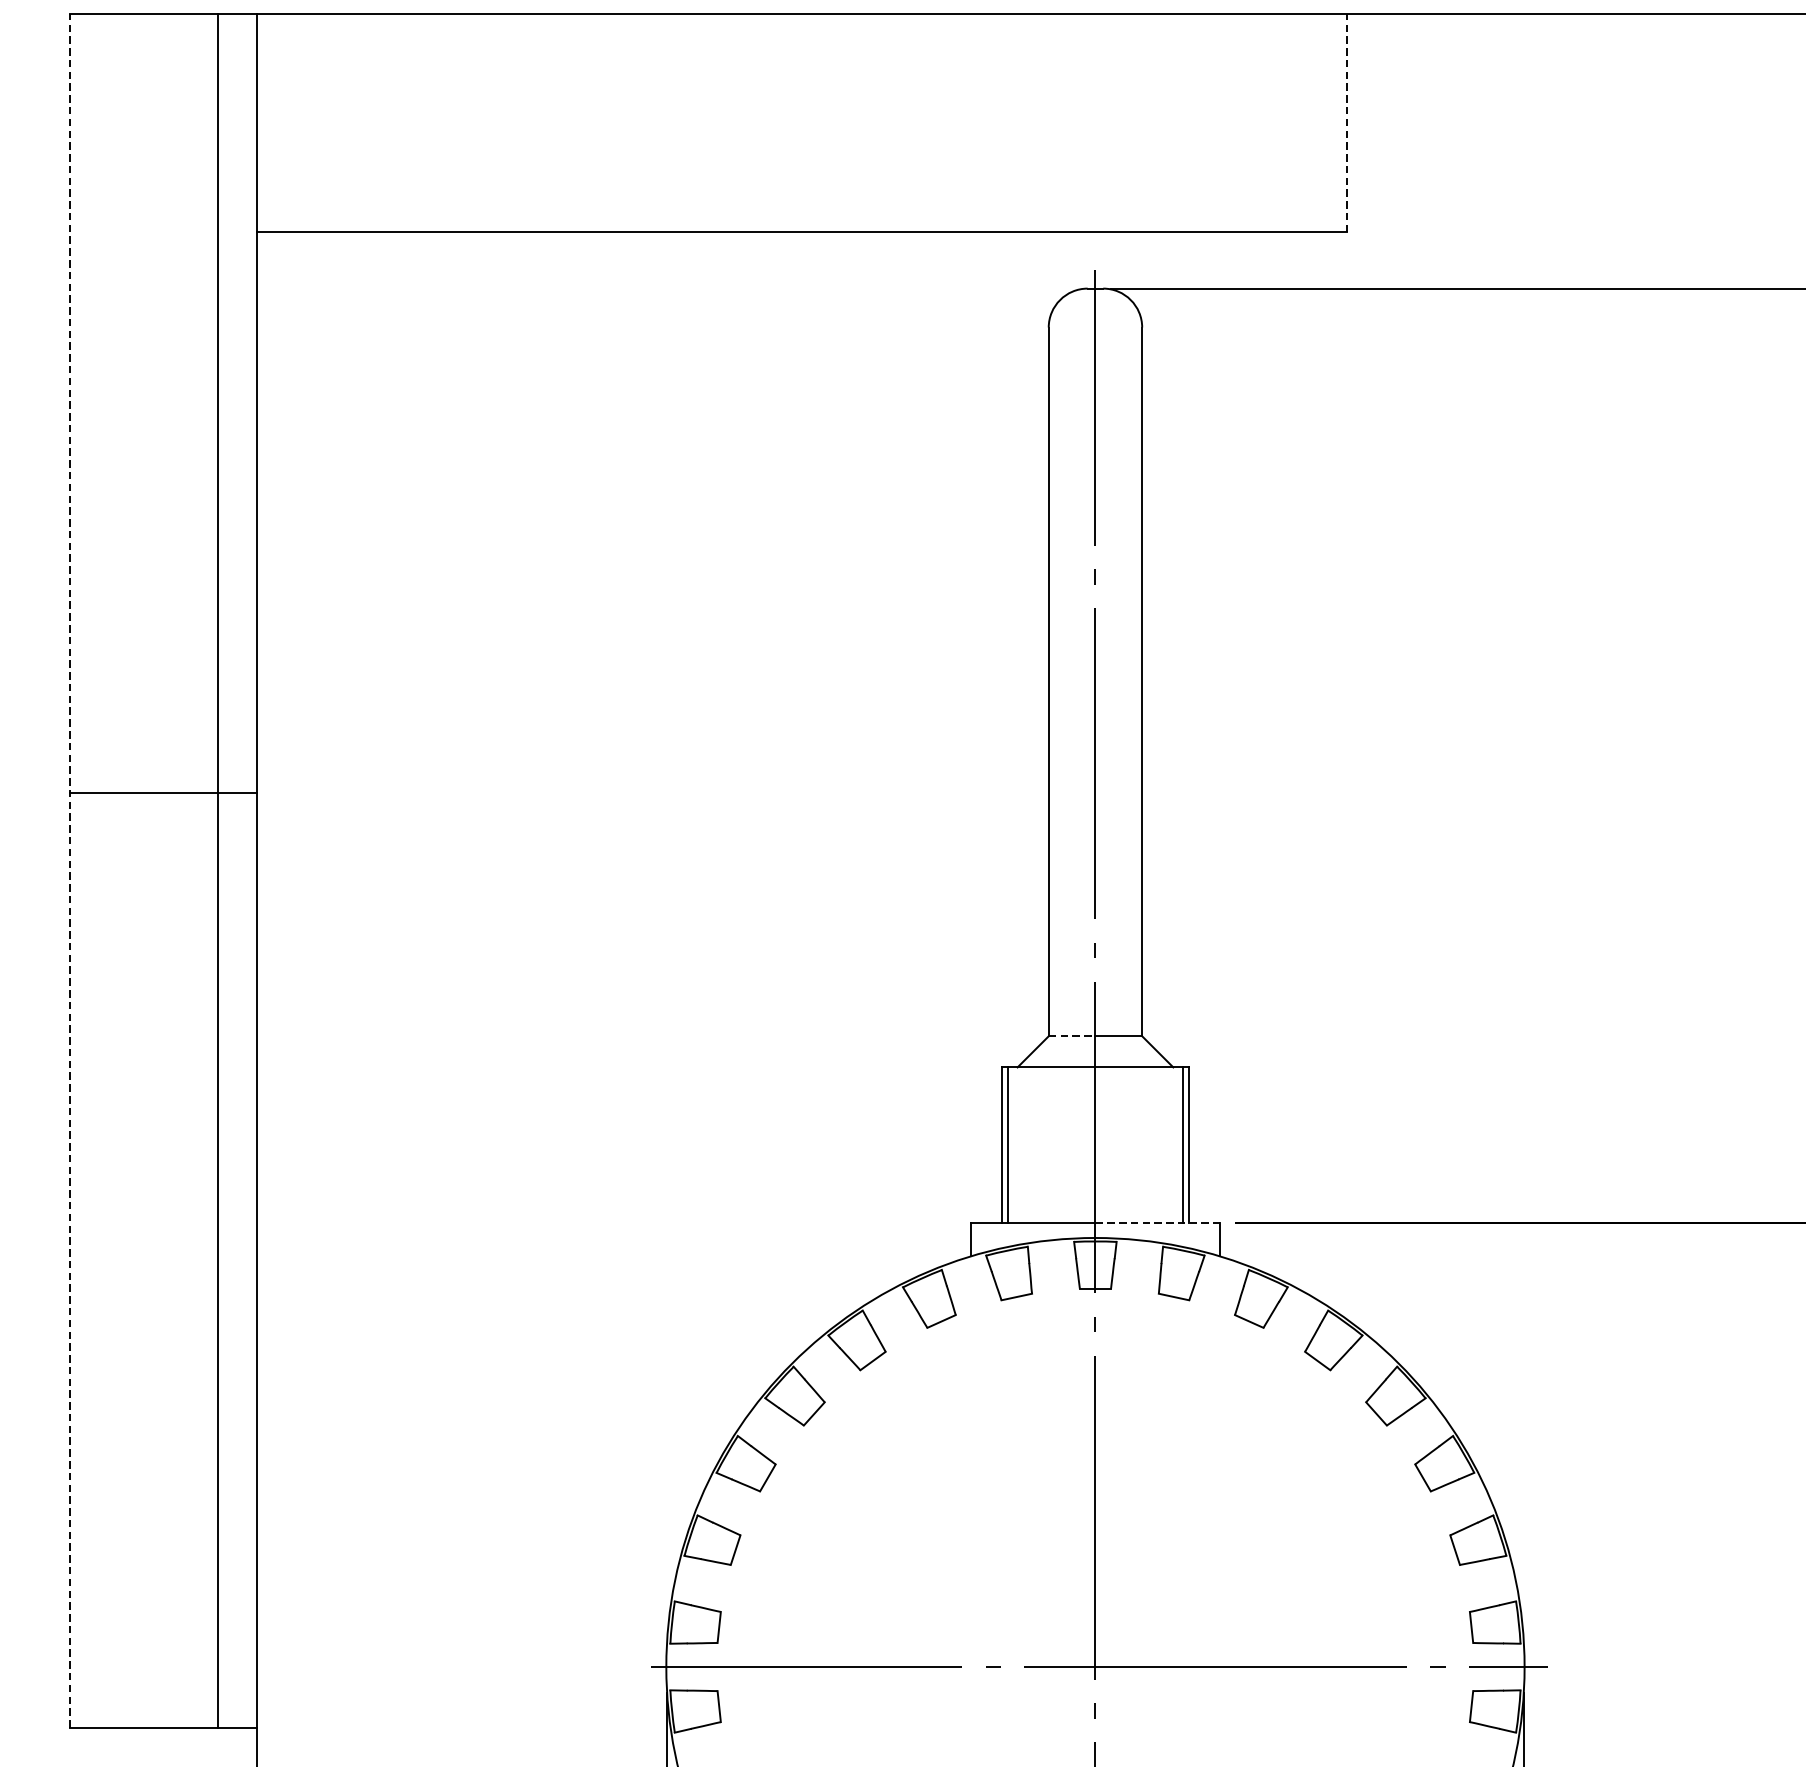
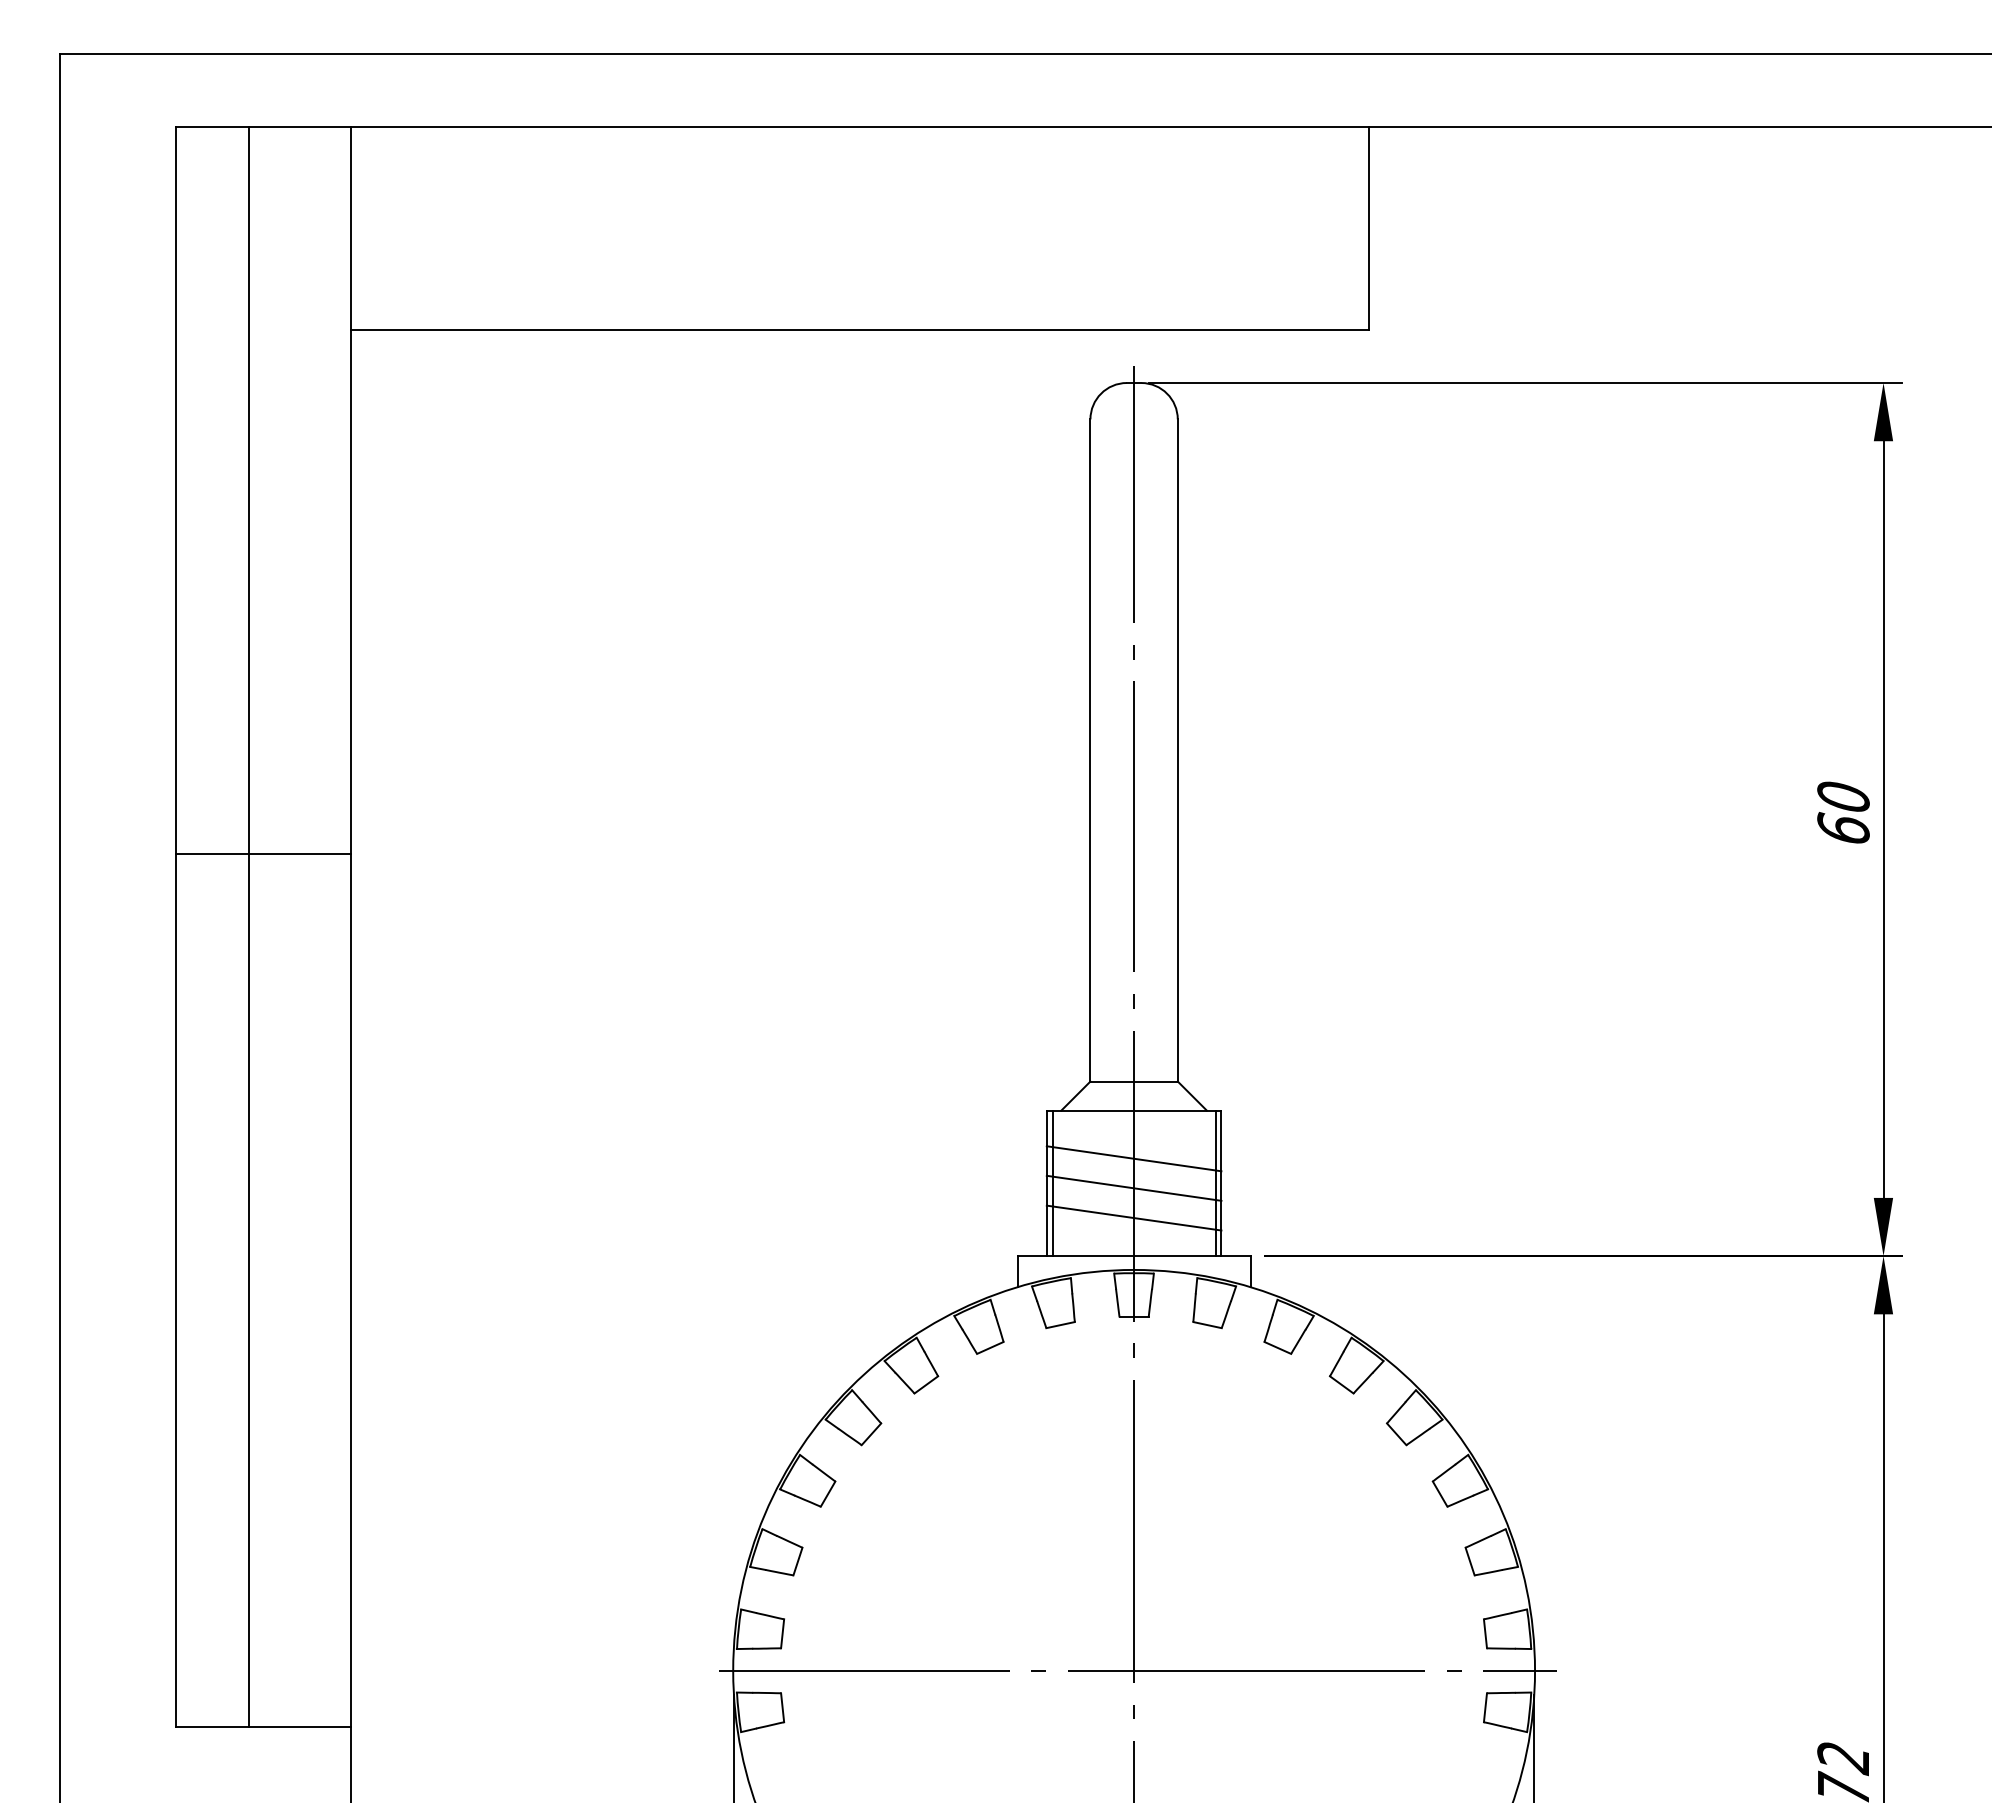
line: (1347, 123) -> (1369, 228), dashed -> solid
line: (70, 870) -> (176, 926), dashed -> solid
line: (217, 870) -> (248, 926), moved
line: (1072, 1036) -> (1112, 1081), dashed -> solid
line: (1094, 1118) -> (1133, 1158), added
line: (1094, 1149) -> (1133, 1187), added
line: (1094, 1181) -> (1133, 1217), added
line: (1157, 1223) -> (1192, 1256), dashed -> solid

